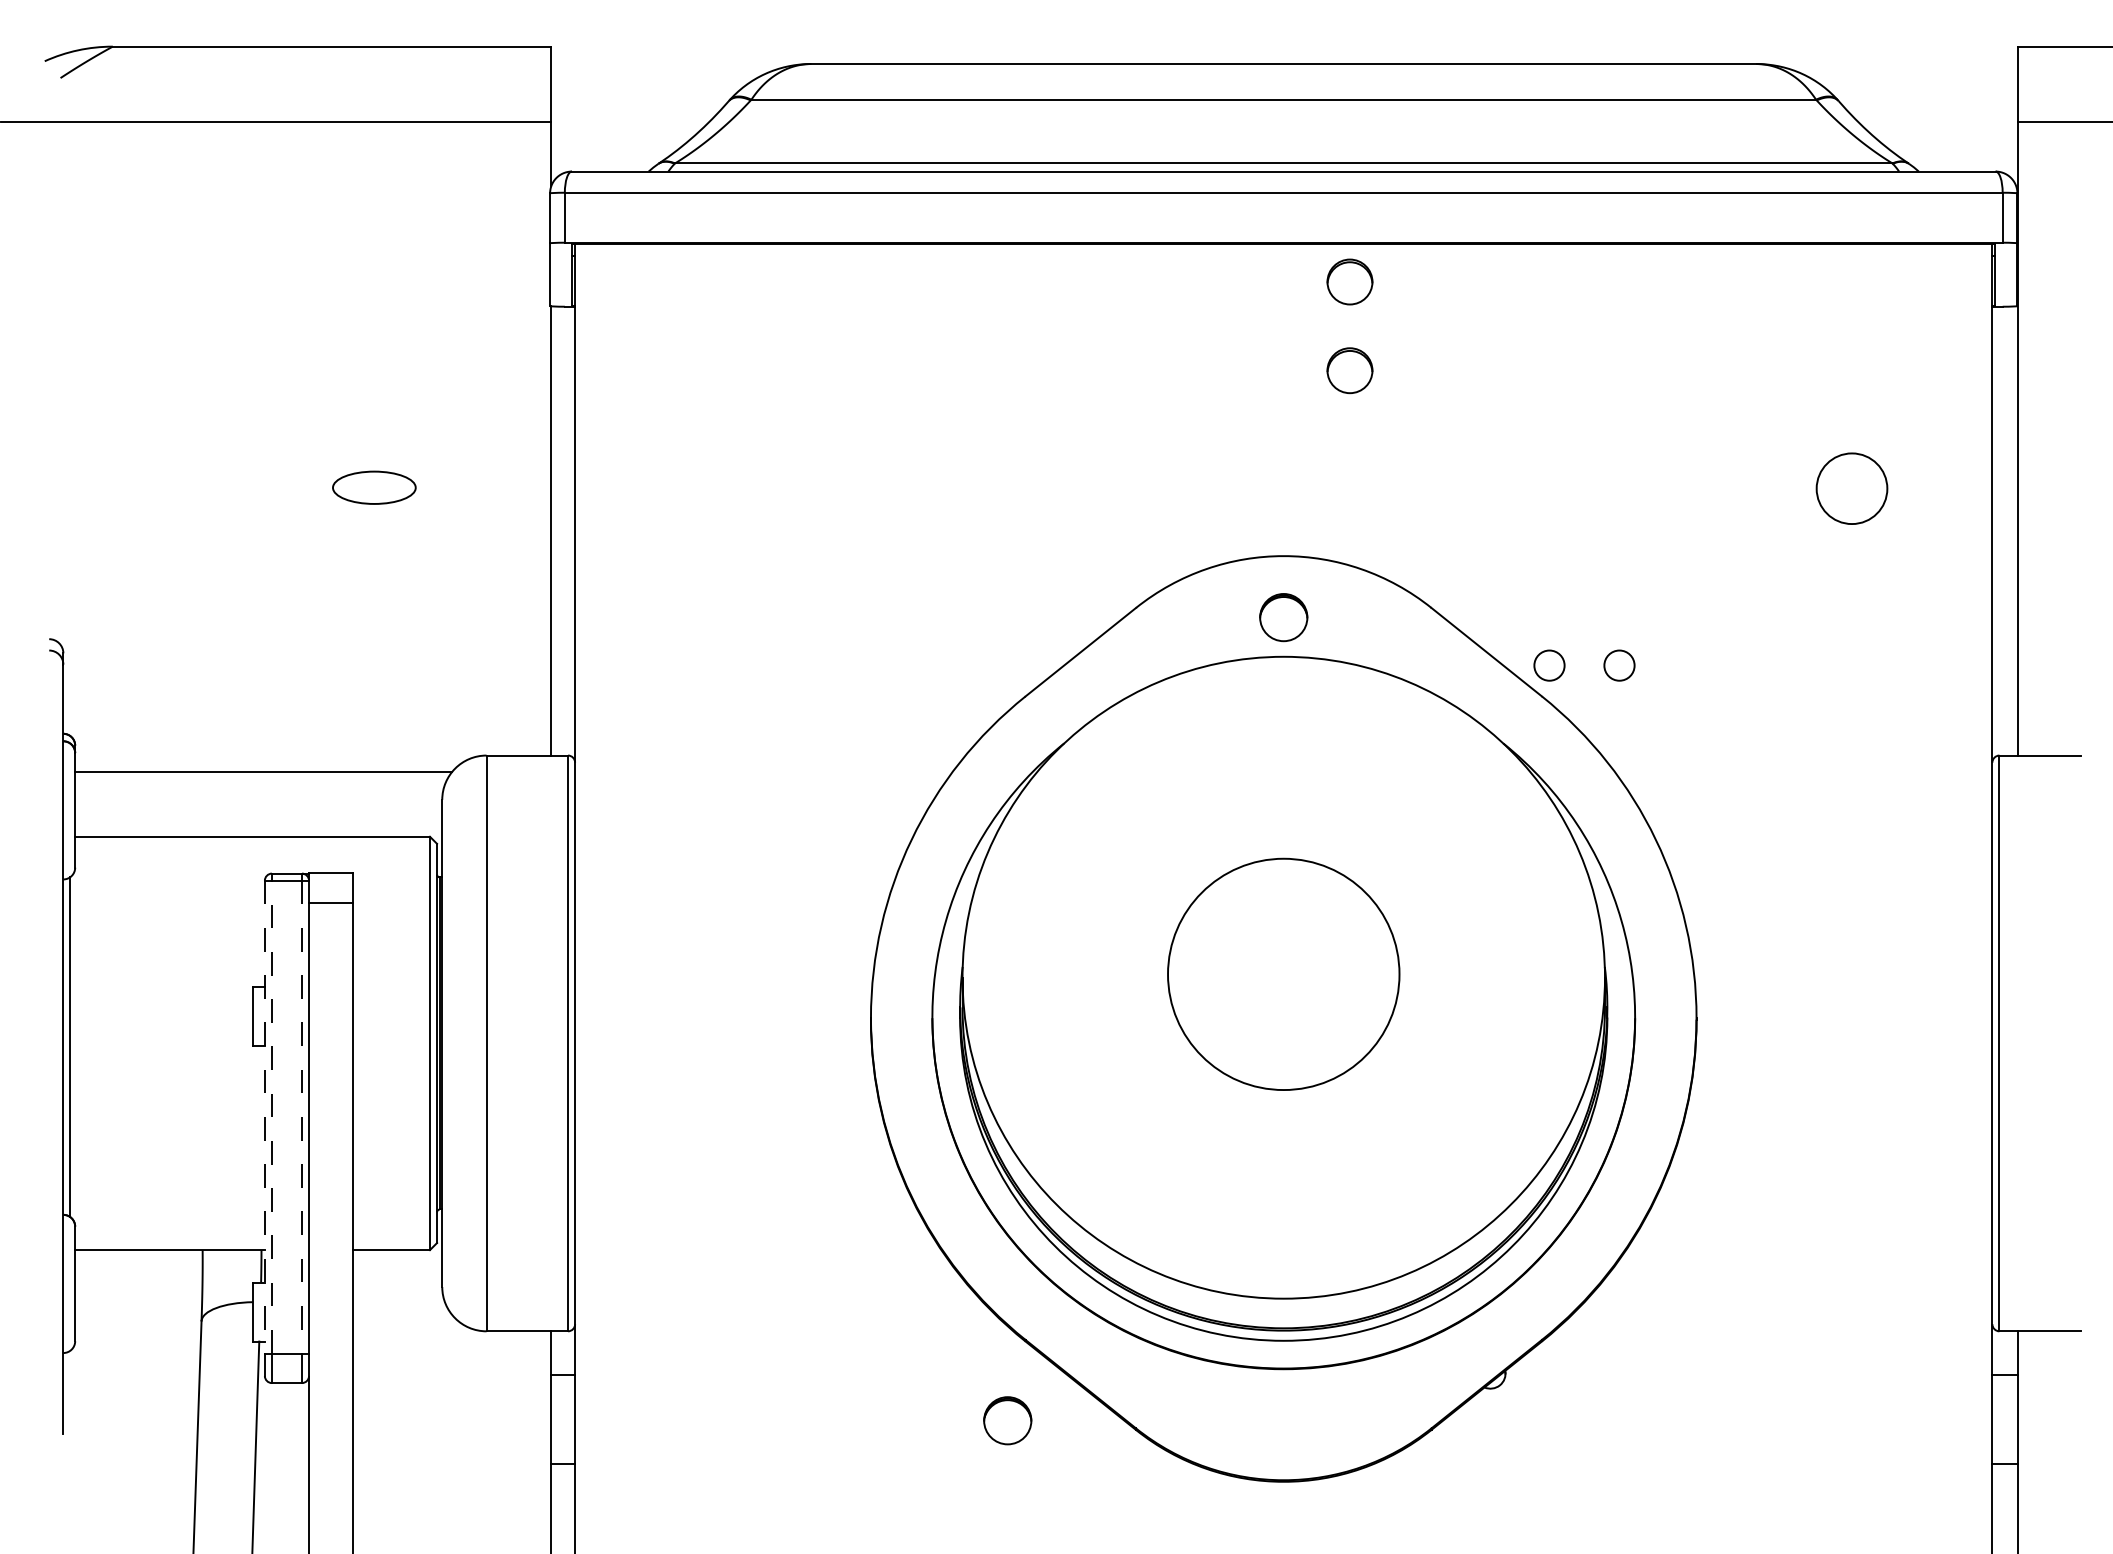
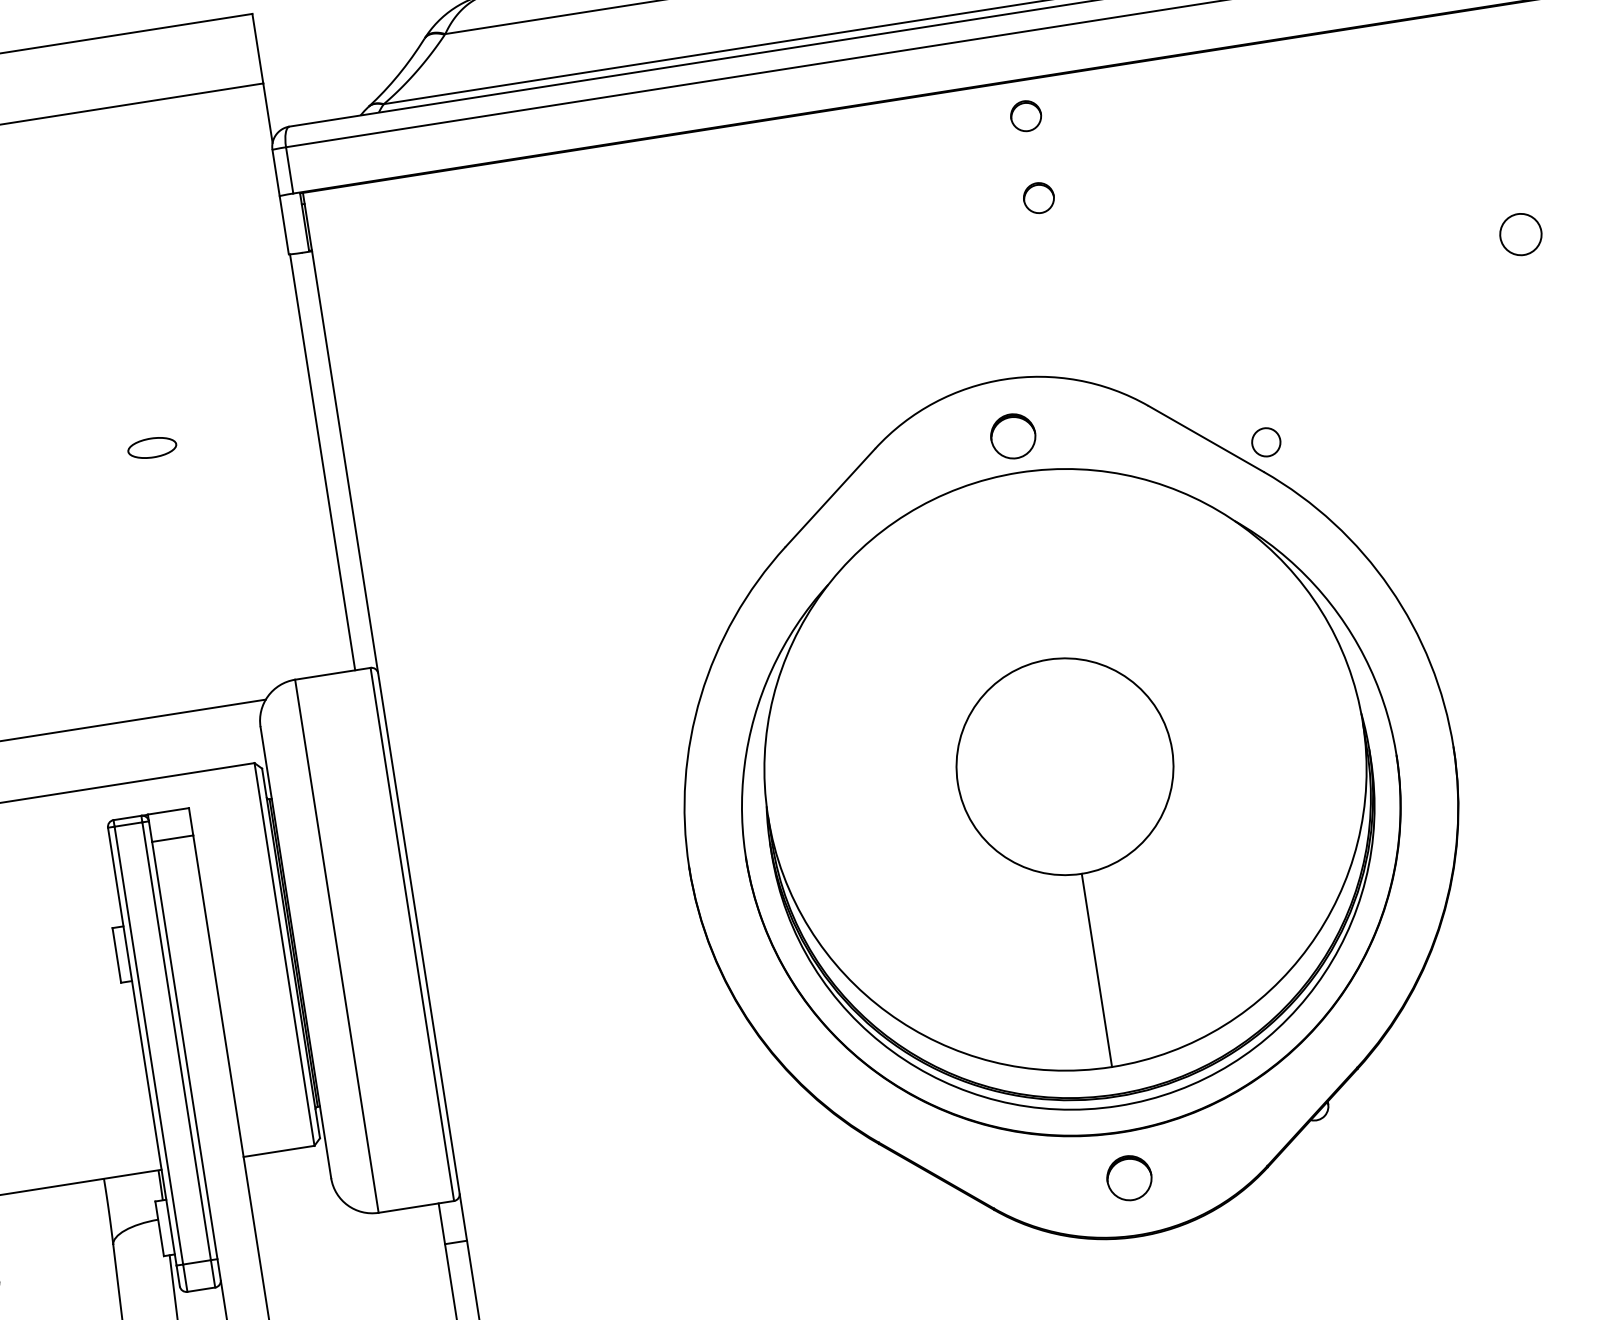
part: (1350, 282) -> (1026, 116), size x0.71
part: (1350, 370) -> (1039, 197), size x0.71
part: (373, 487) -> (151, 447), size x0.62
part: (1852, 488) -> (1521, 234), size x0.62
part: (1619, 665) -> (1331, 432), removed
line: (271, 1116) -> (148, 1045), dashed -> solid
line: (264, 1117) -> (142, 1047), dashed -> solid
line: (301, 1117) -> (176, 1041), dashed -> solid
line: (1283, 1194) -> (1096, 970), added
part: (1007, 1420) -> (1129, 1177), moved

